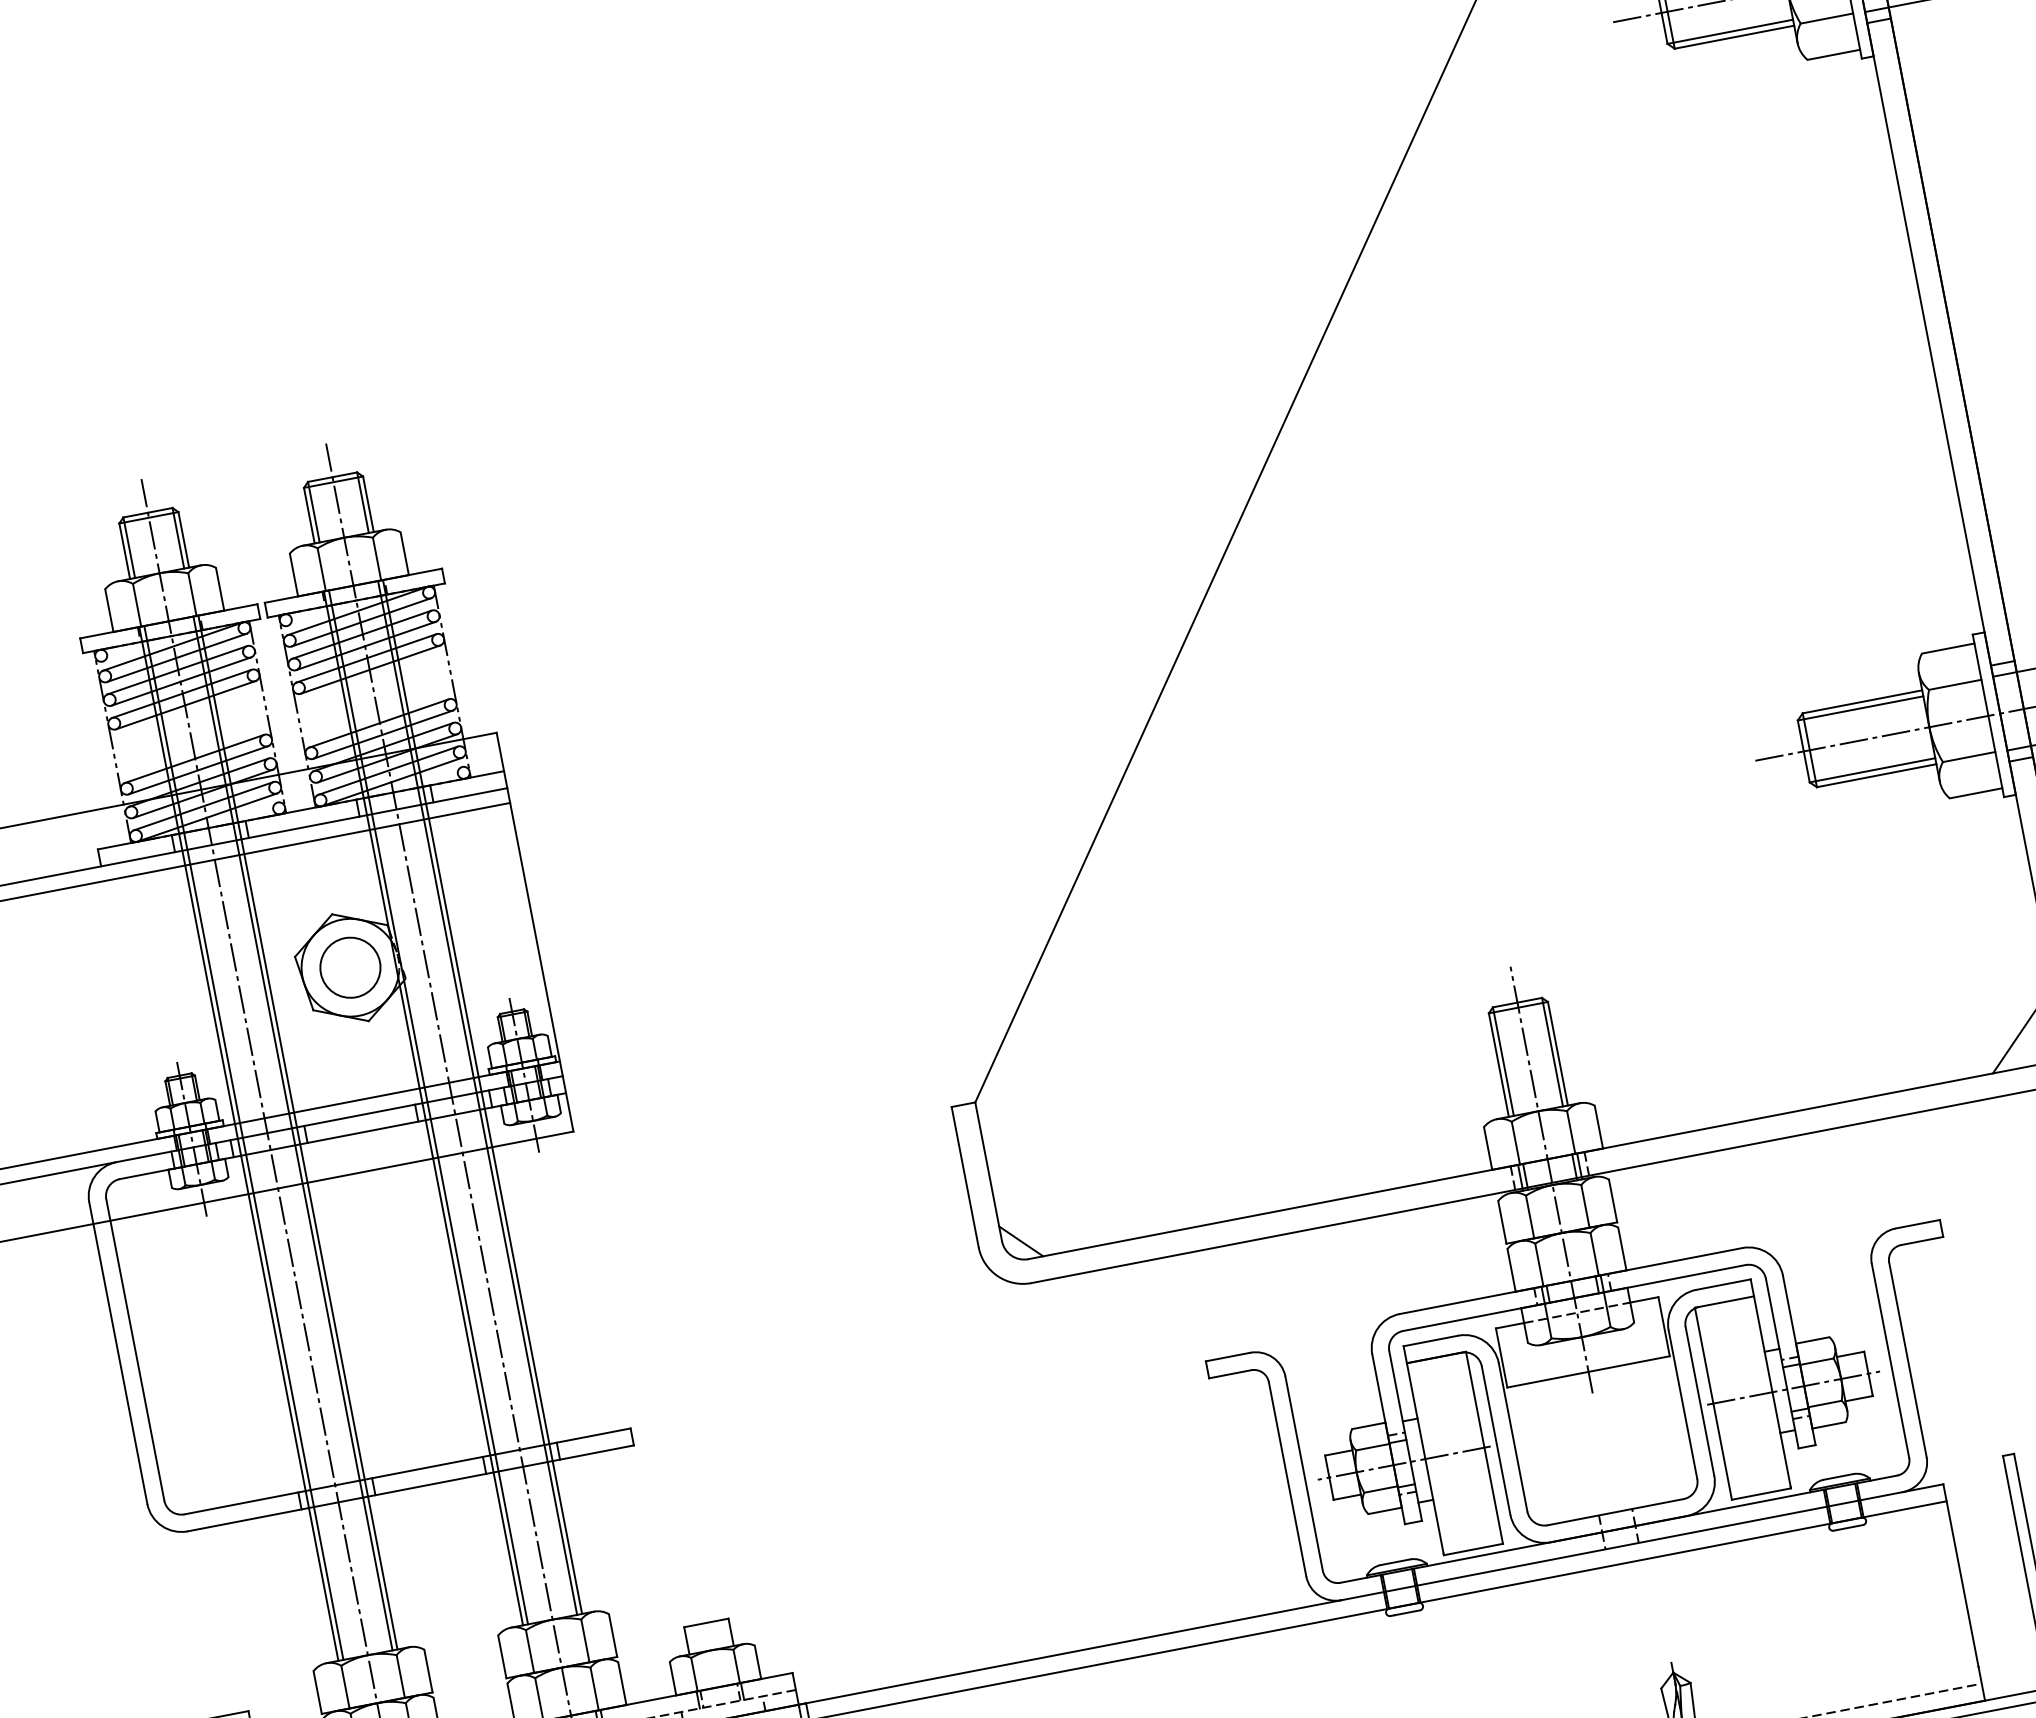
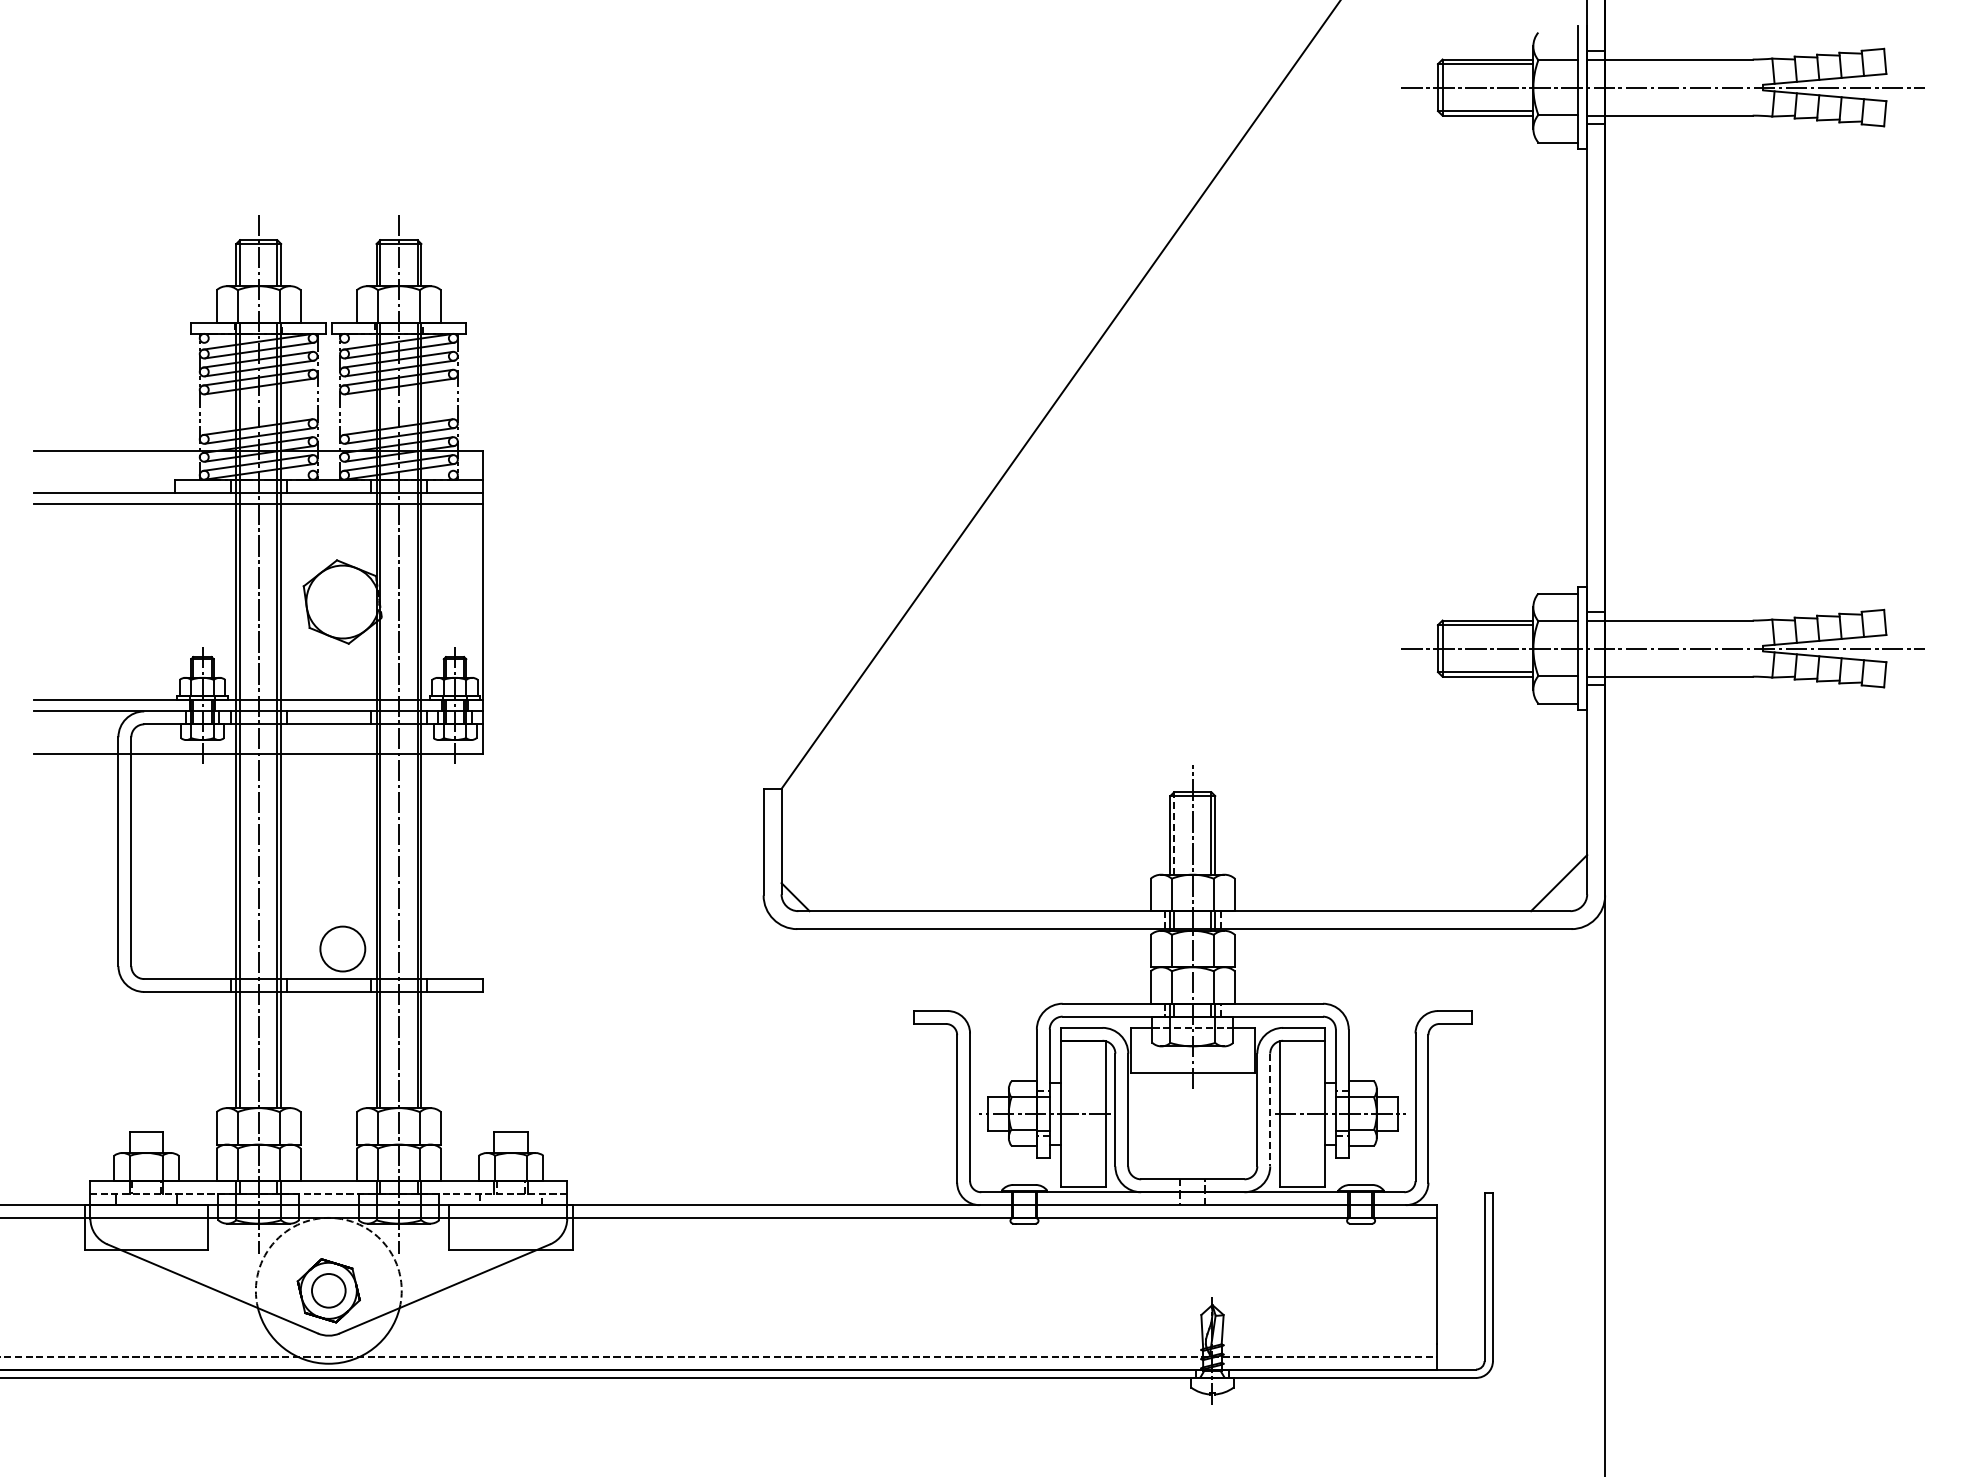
circle: (349, 967) -> (342, 948), moved
line: (1503, 1060) -> (1174, 832), solid -> dashed
line: (1700, 1401) -> (1270, 1110), solid -> dashed

